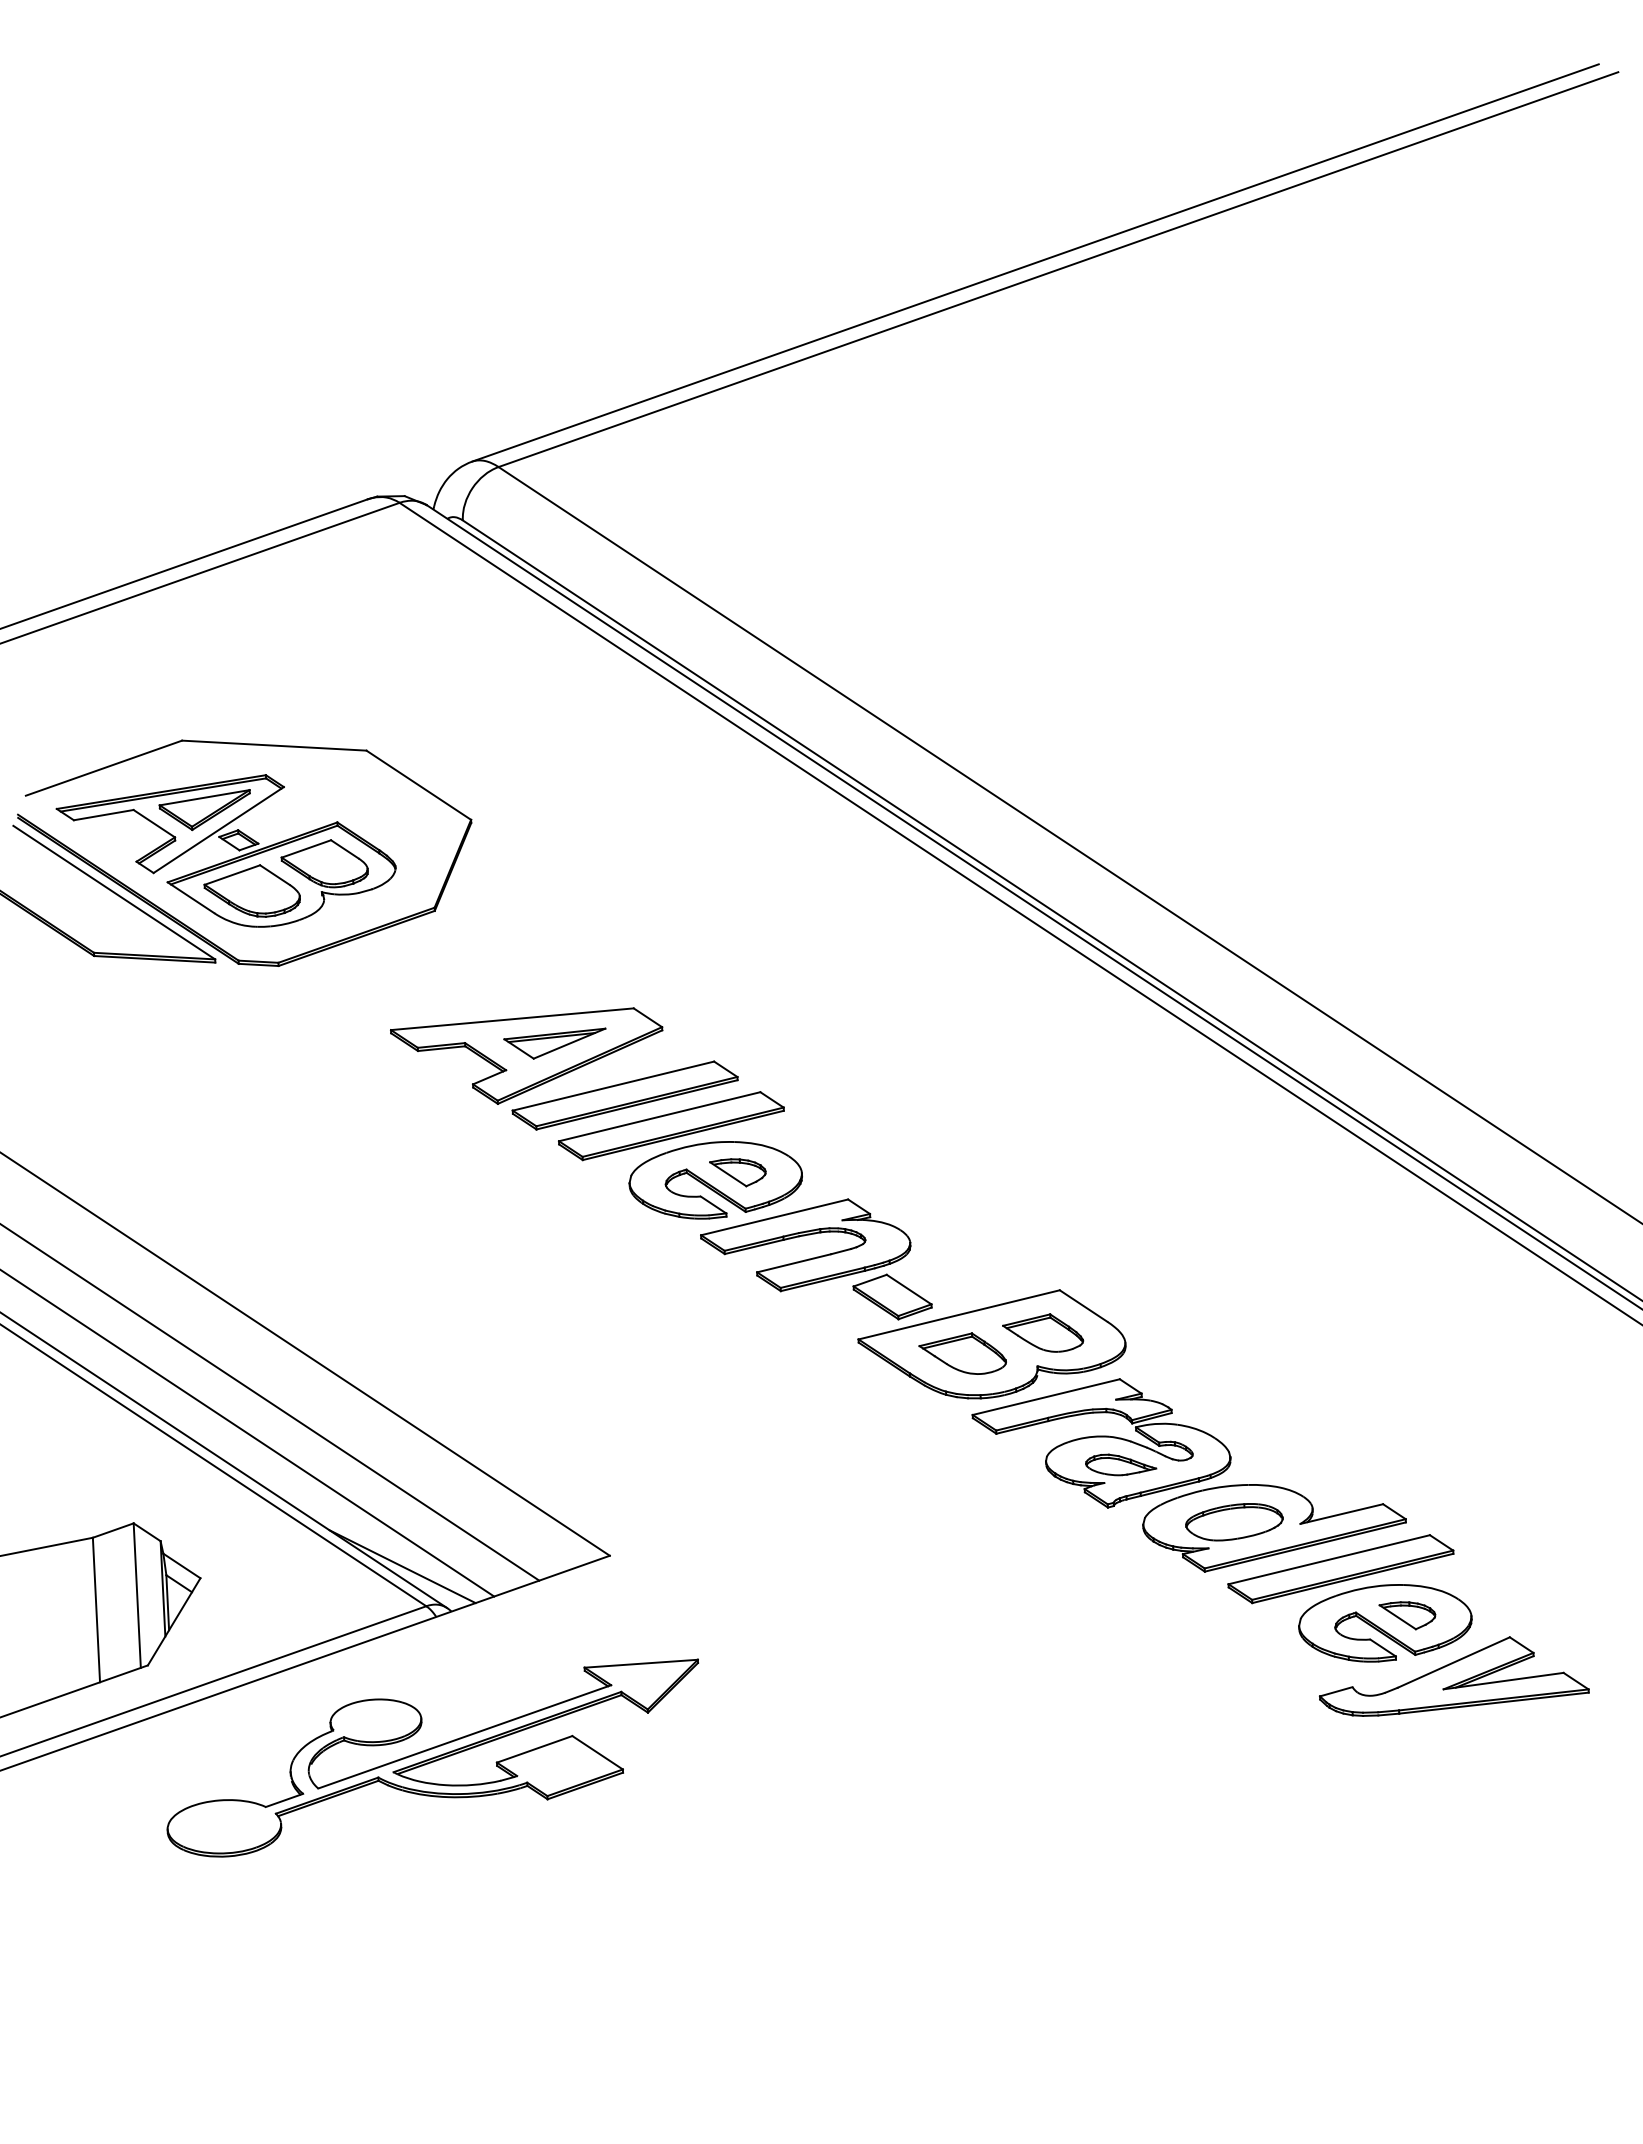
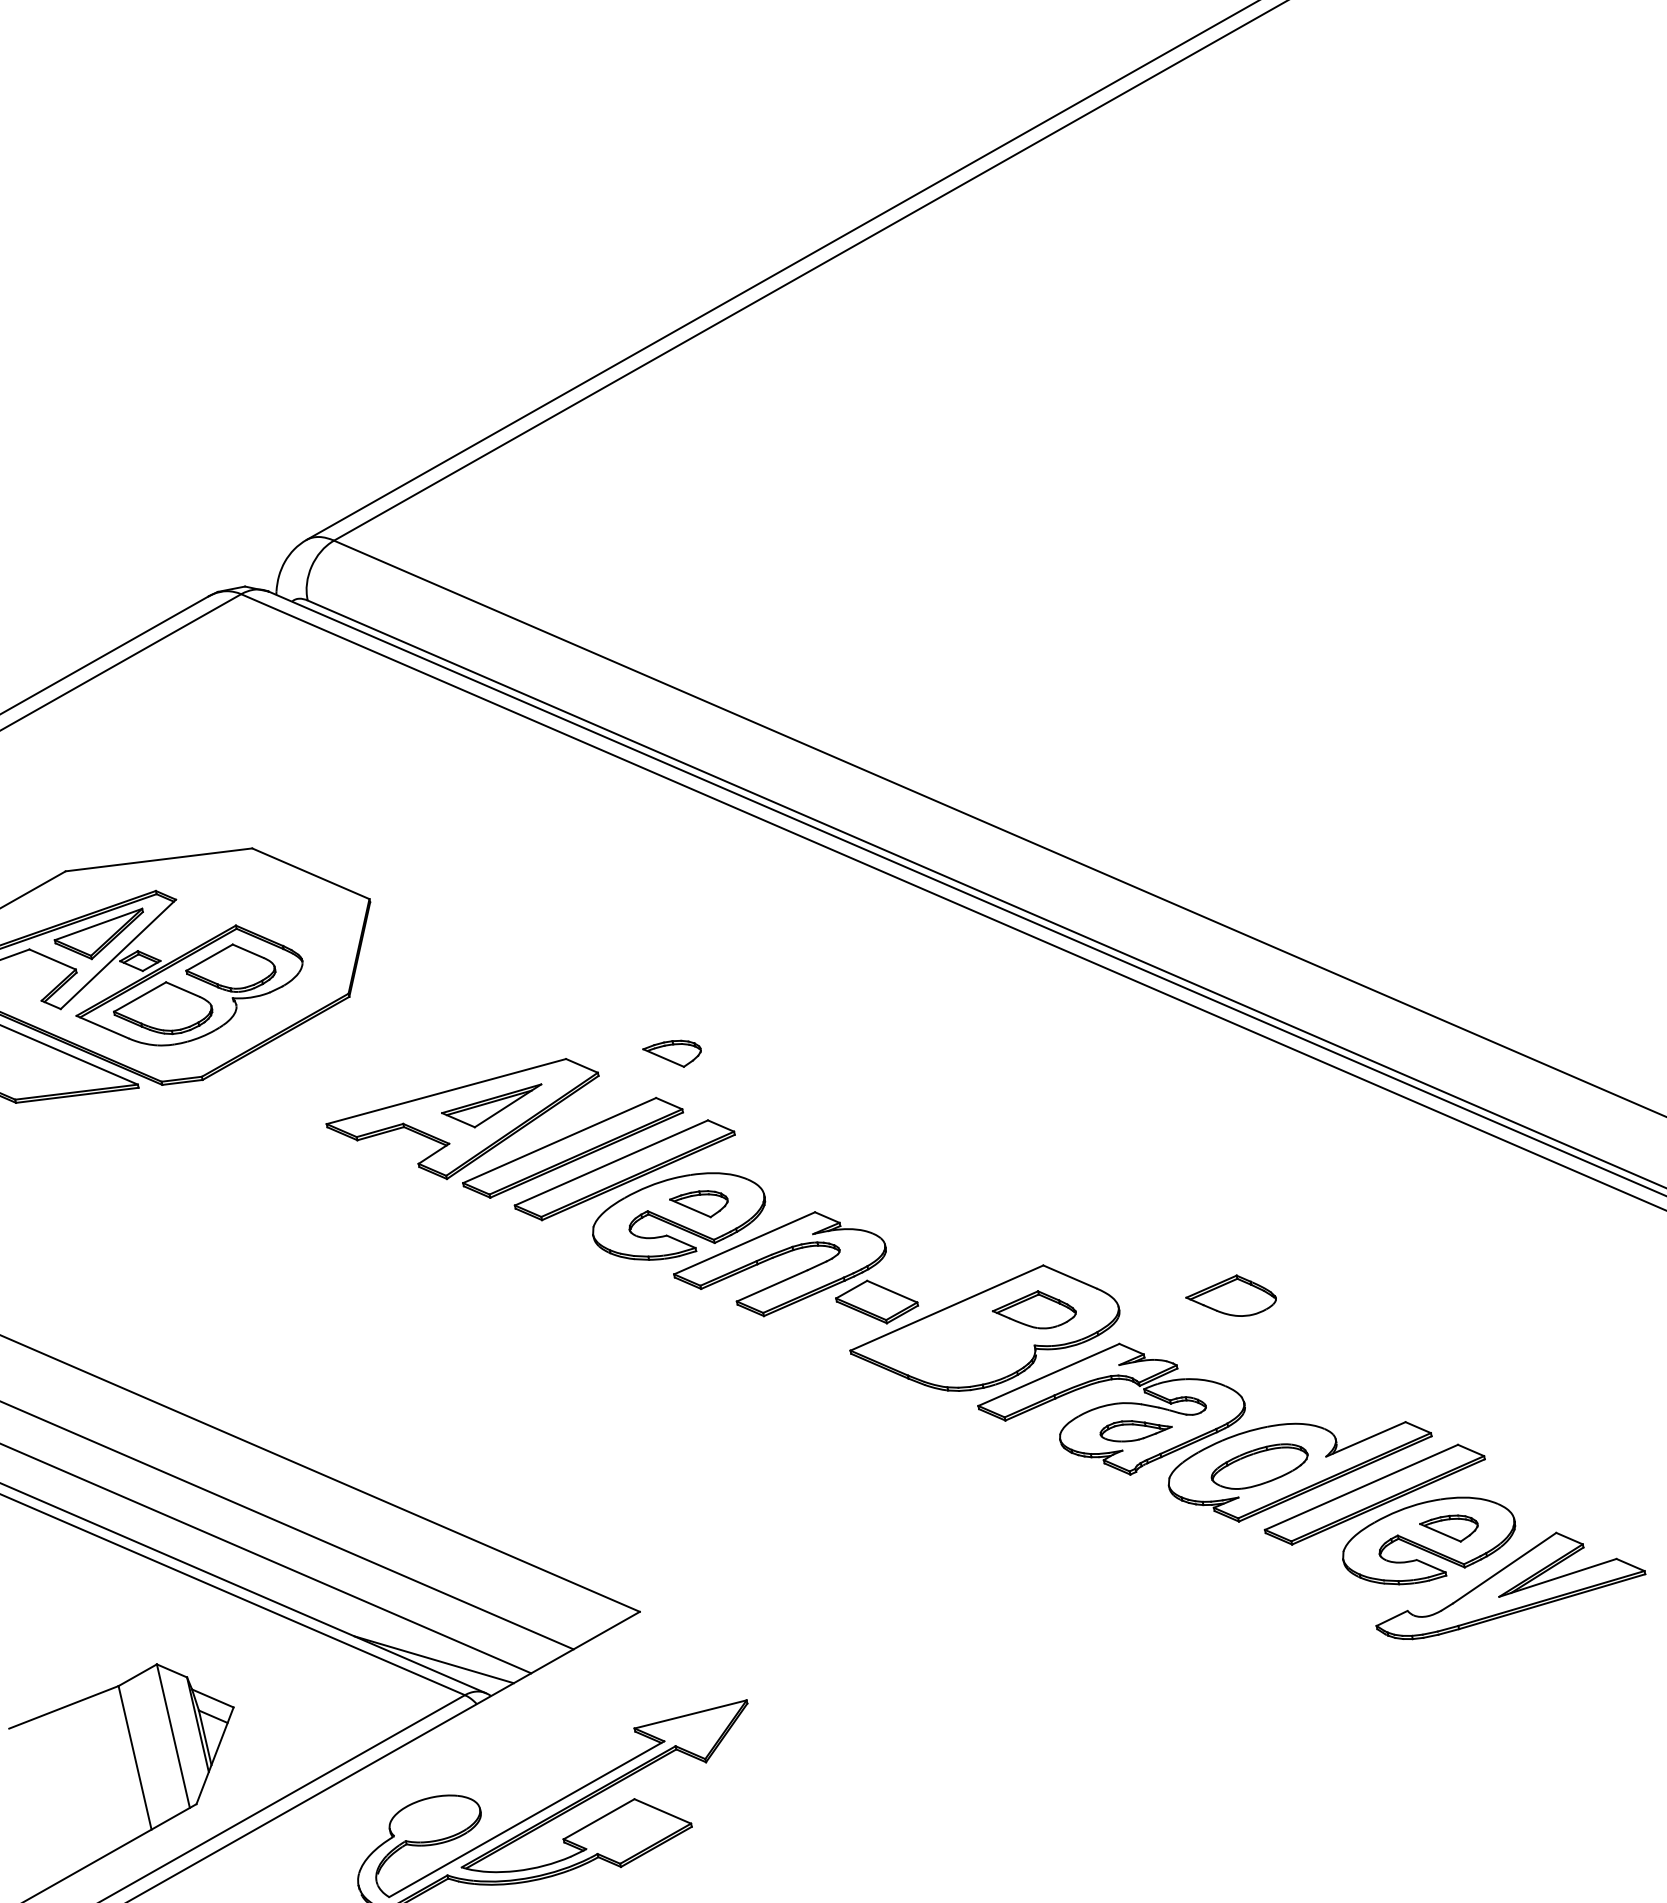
part: (737, 1022) -> (672, 1054), added
part: (962, 1353) -> (1230, 1297), moved

